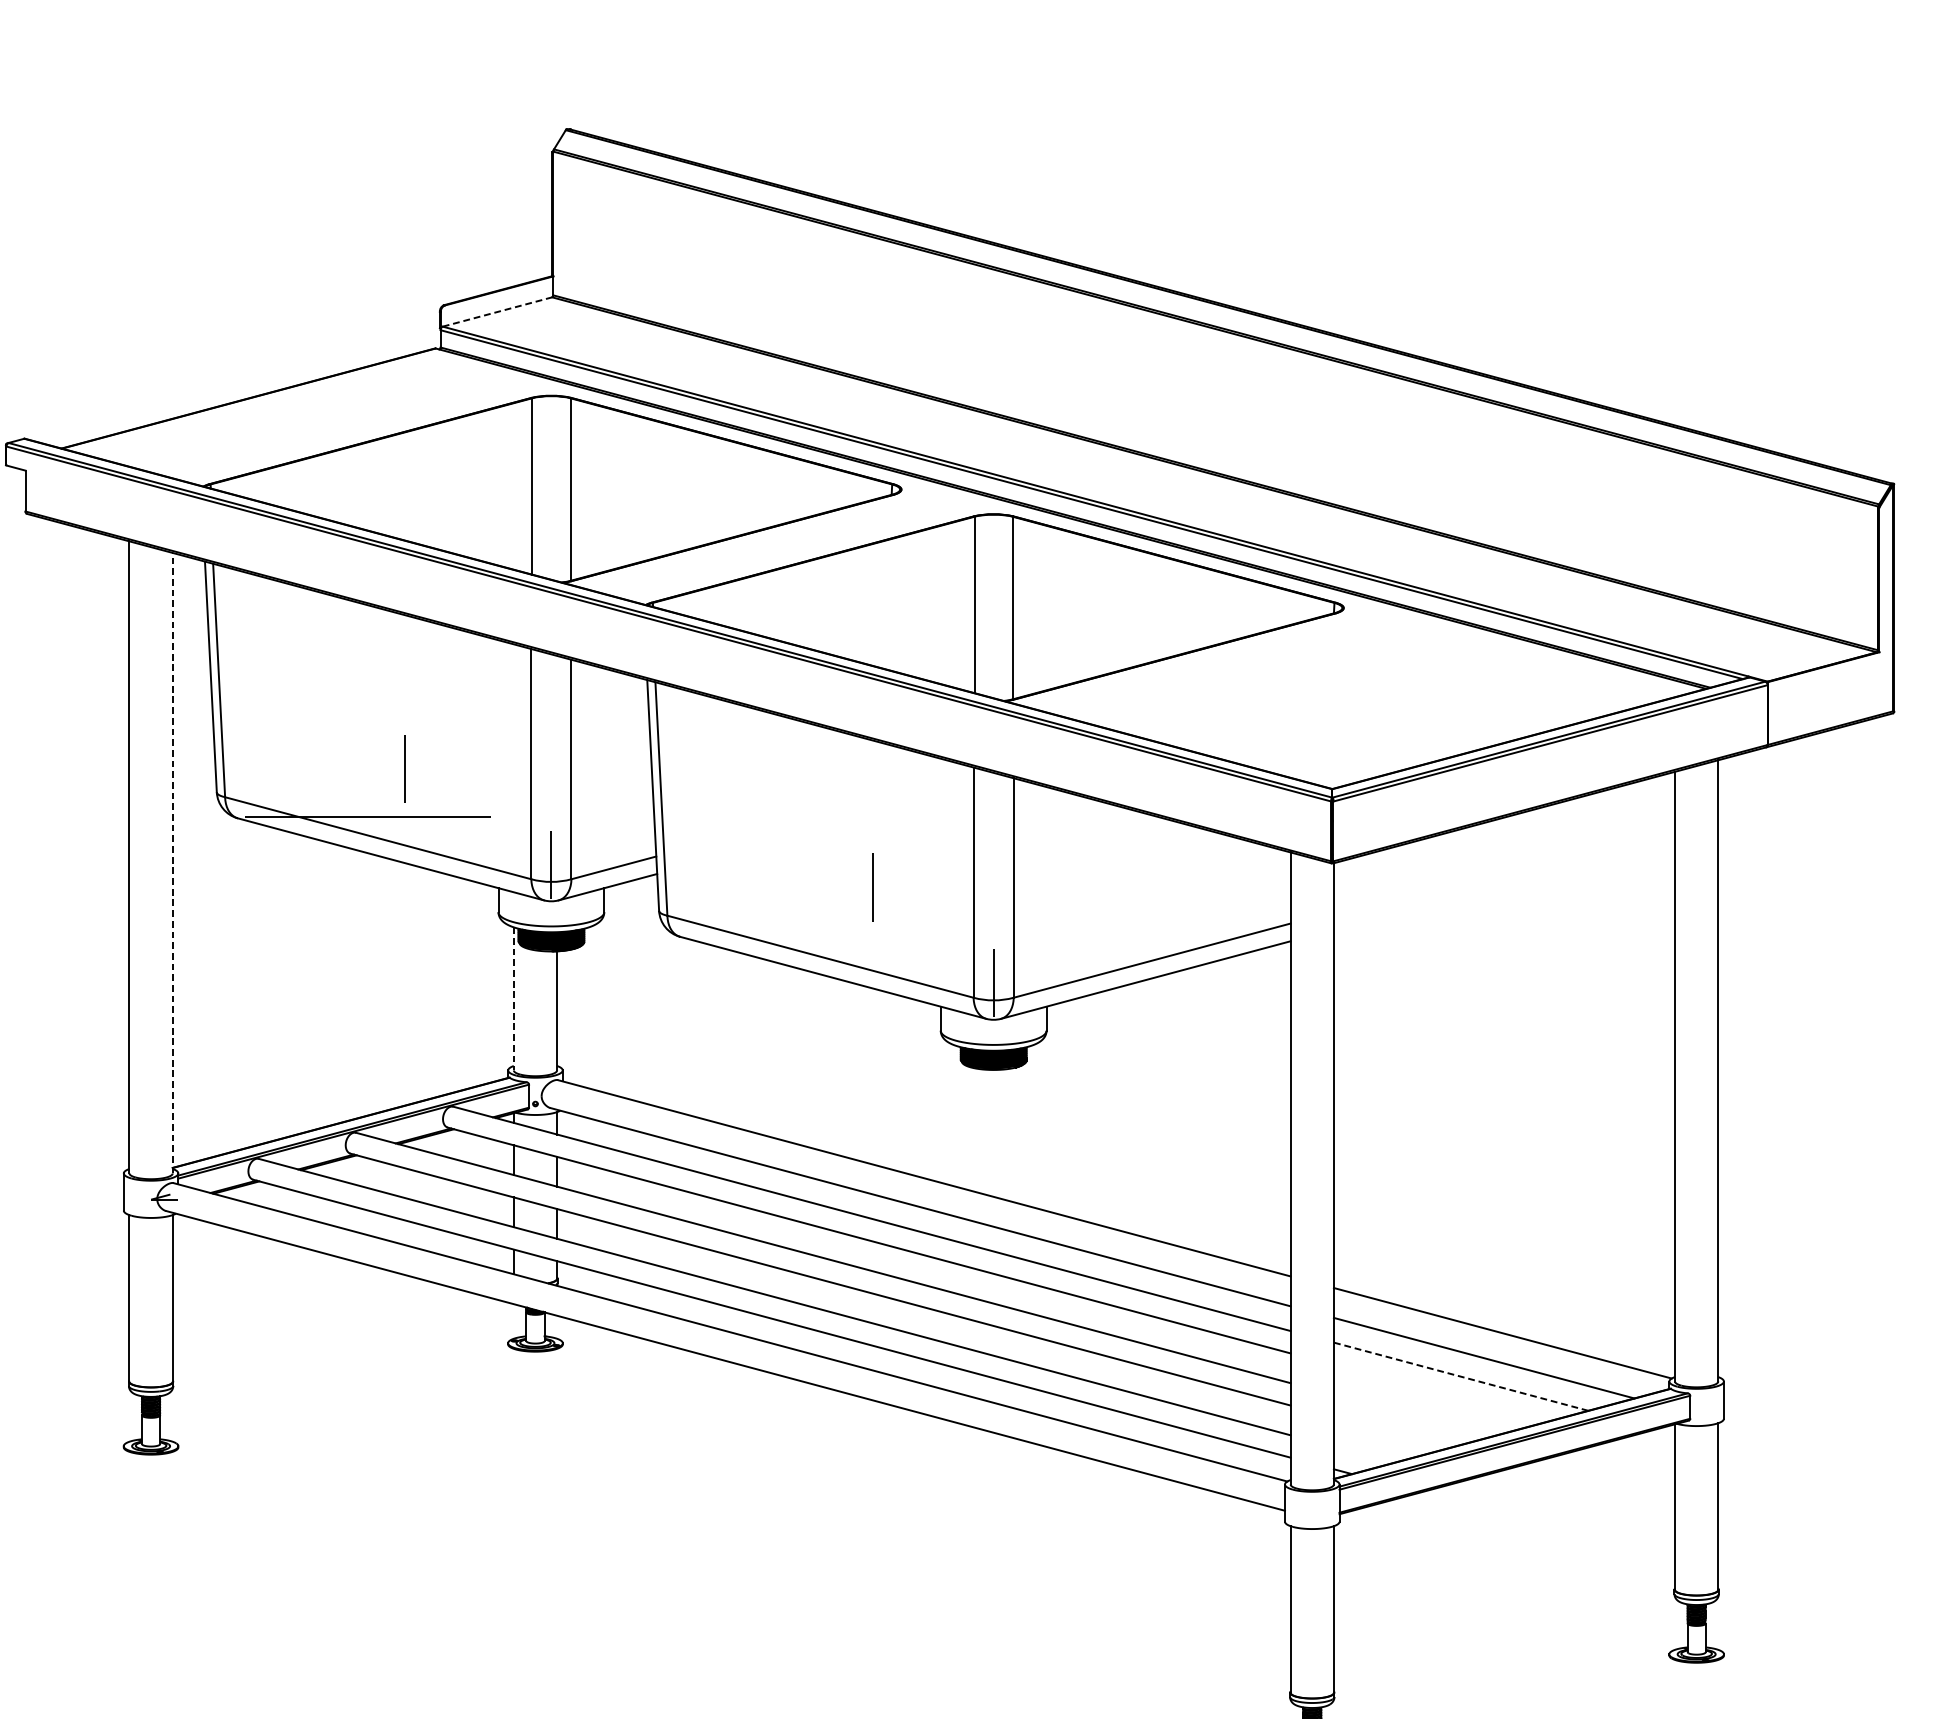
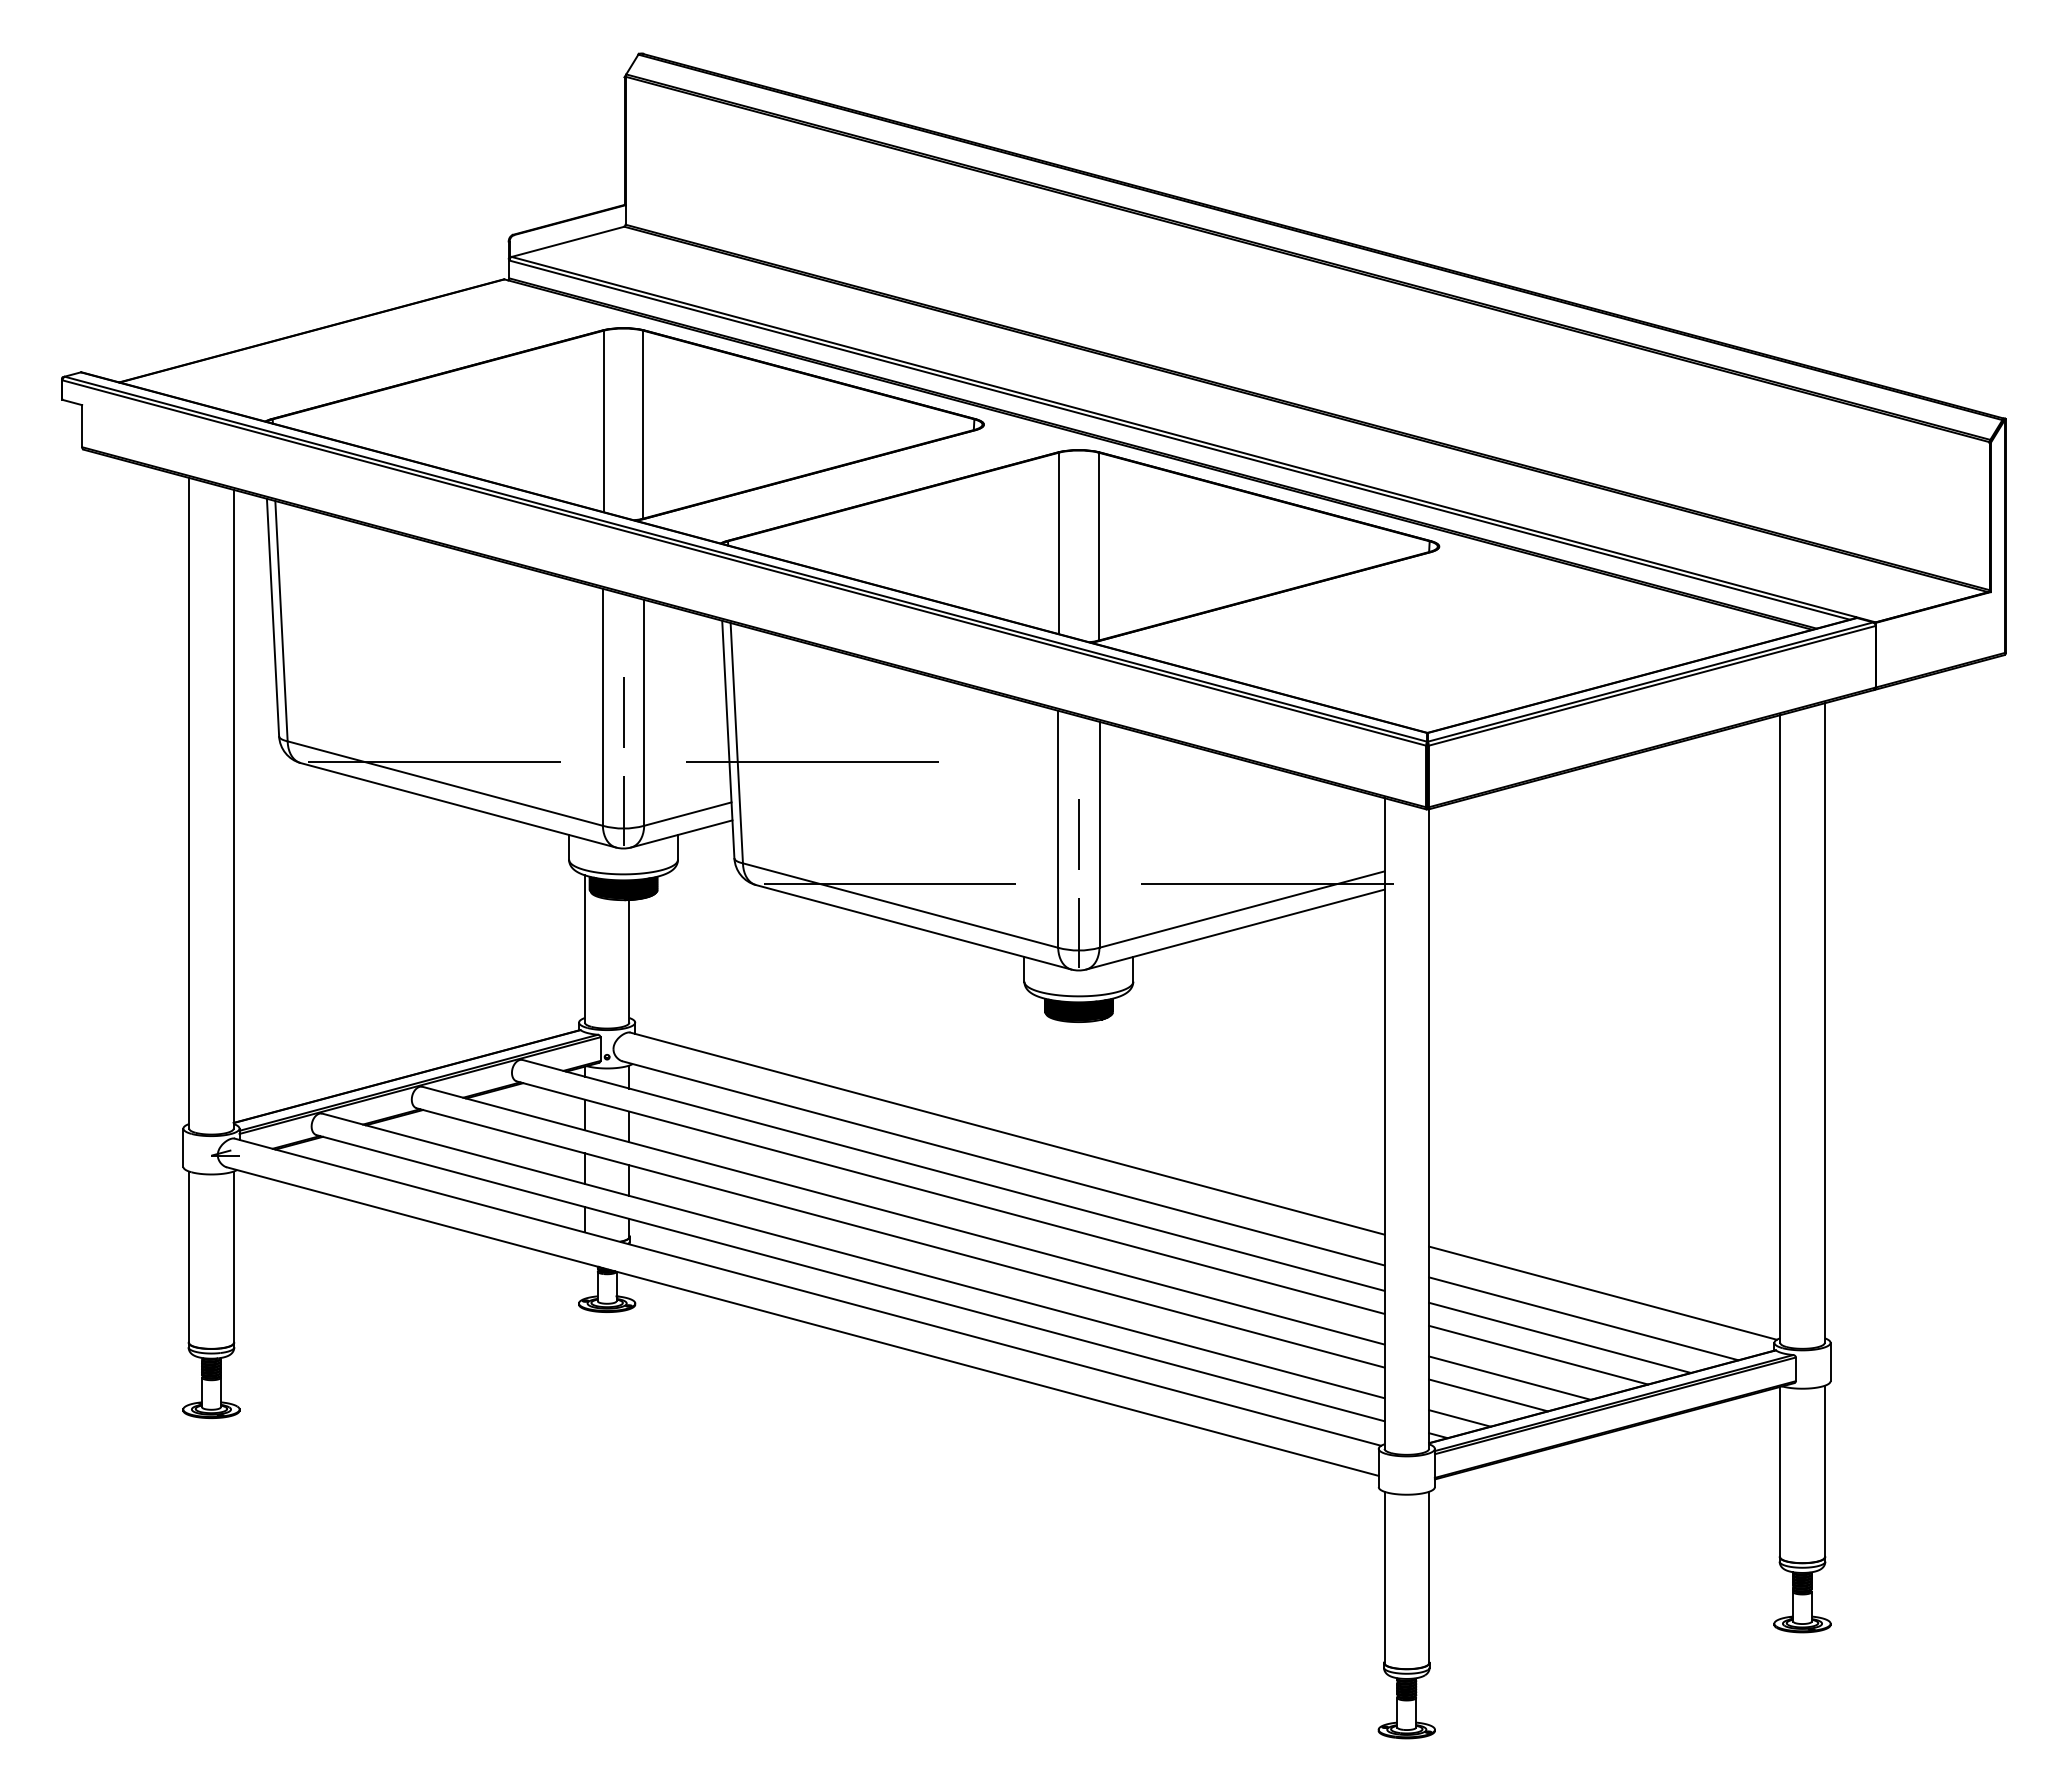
line: (497, 311) -> (568, 241), dashed -> solid
line: (404, 769) -> (623, 712), moved
line: (730, 816) -> (807, 761), added
line: (172, 862) -> (233, 808), dashed -> solid
line: (872, 887) -> (1078, 834), moved
line: (814, 935) -> (894, 883), added
line: (1172, 935) -> (1262, 883), added
line: (513, 998) -> (584, 948), dashed -> solid
line: (1461, 1376) -> (1560, 1337), dashed -> solid
line: (1440, 1392) -> (1538, 1354), added
line: (1412, 1415) -> (1509, 1377), added
line: (1391, 1432) -> (1488, 1395), added
line: (1363, 1455) -> (1459, 1418), added

